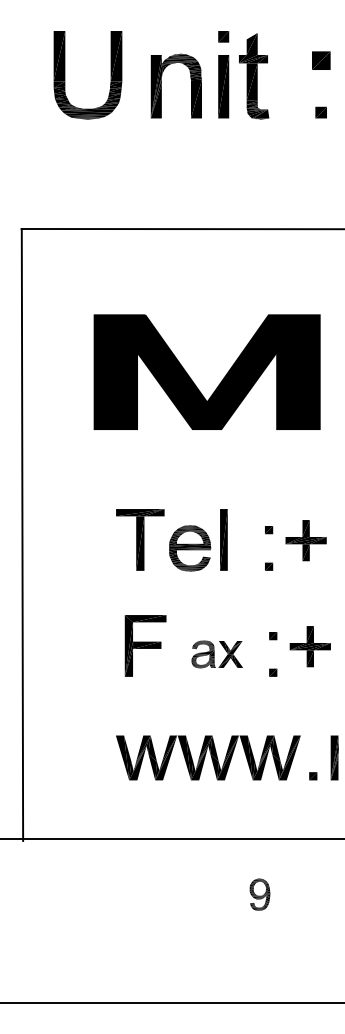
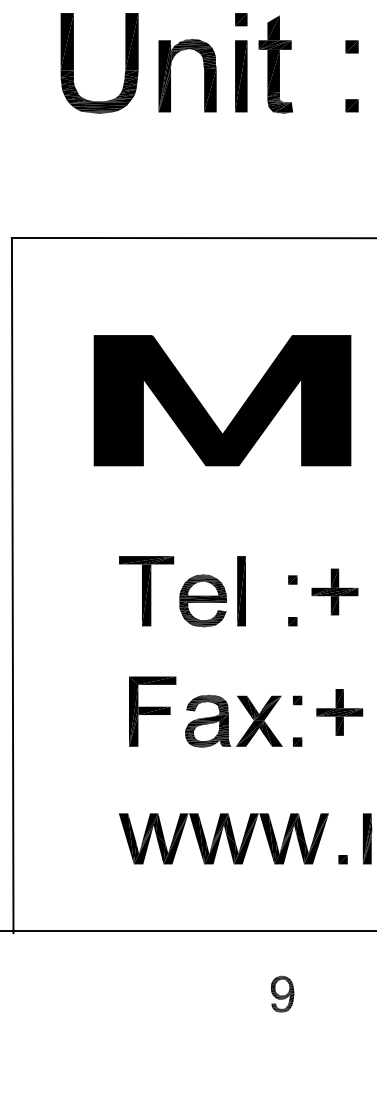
part: (320, 60) -> (351, 46), size x0.62
part: (65, 75) -> (74, 63), moved
part: (217, 654) -> (234, 721), size x1.67

